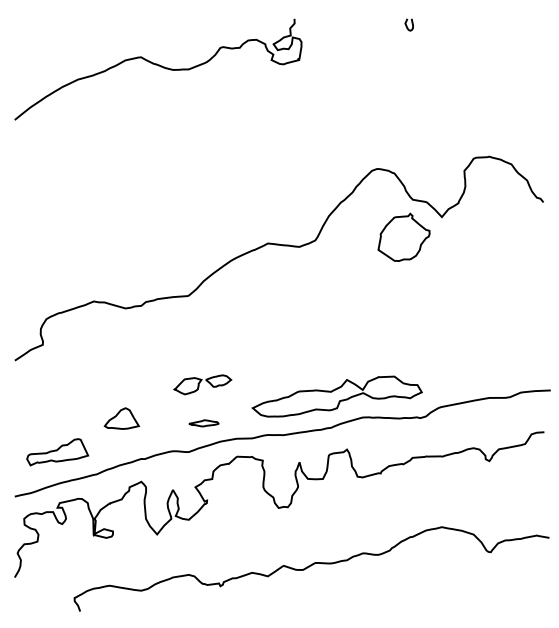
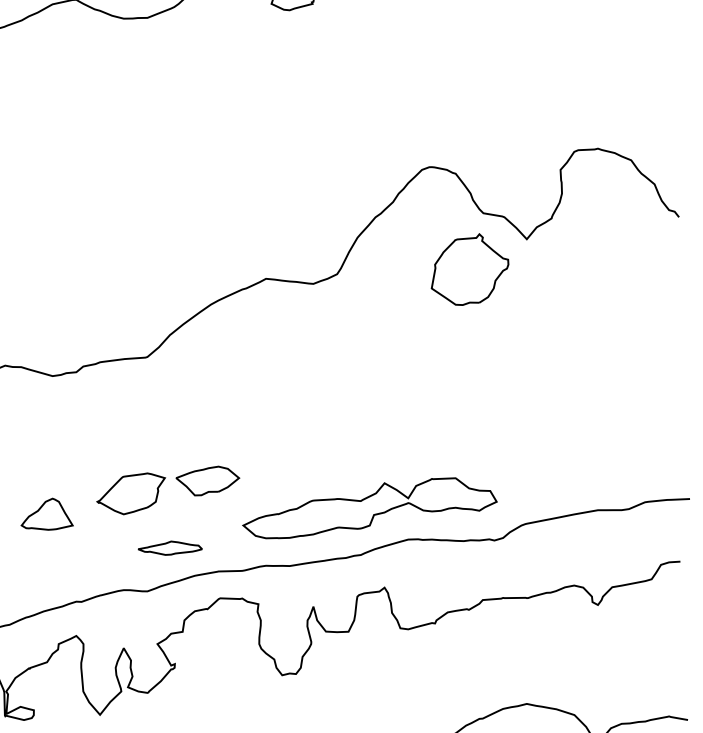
part: (202, 384) -> (168, 490), size x1.67
part: (121, 418) -> (46, 514), moved
part: (203, 423) -> (169, 548), size x1.43

